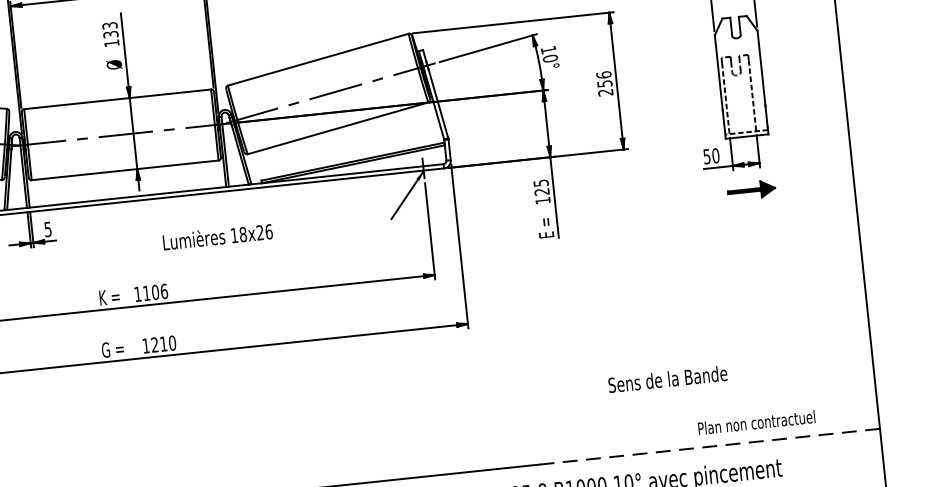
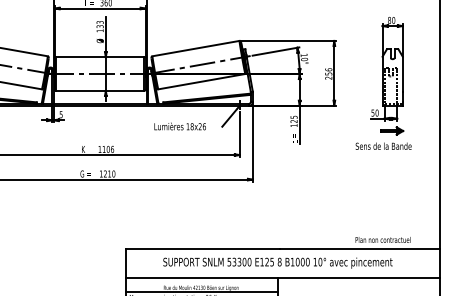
text: (216, 236) -> (179, 126), moved
text: (667, 377) -> (383, 145), moved
line: (708, 446) -> (359, 248), dashed -> solid

